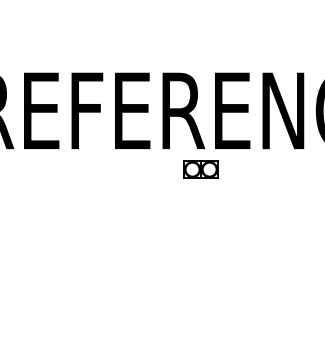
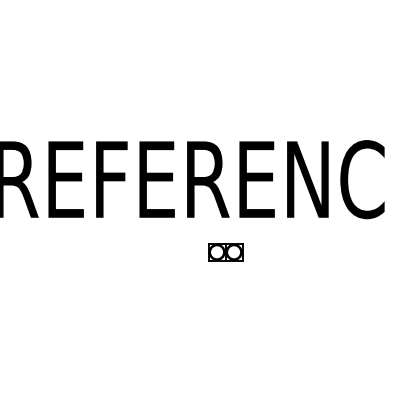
part: (201, 169) -> (225, 252), moved

